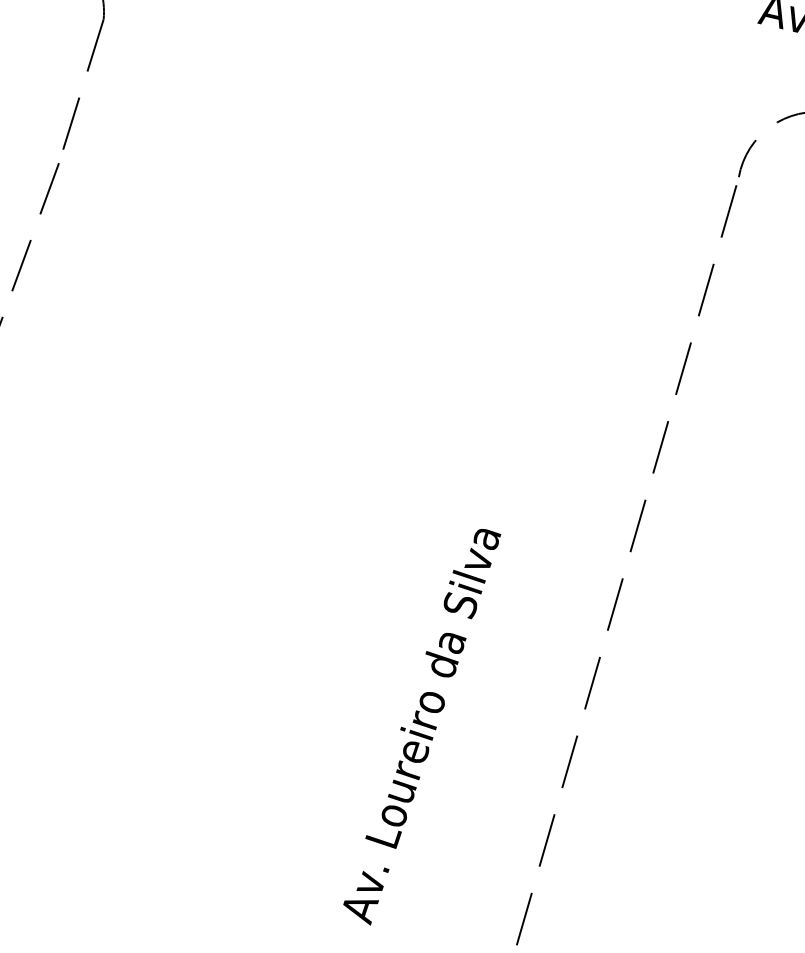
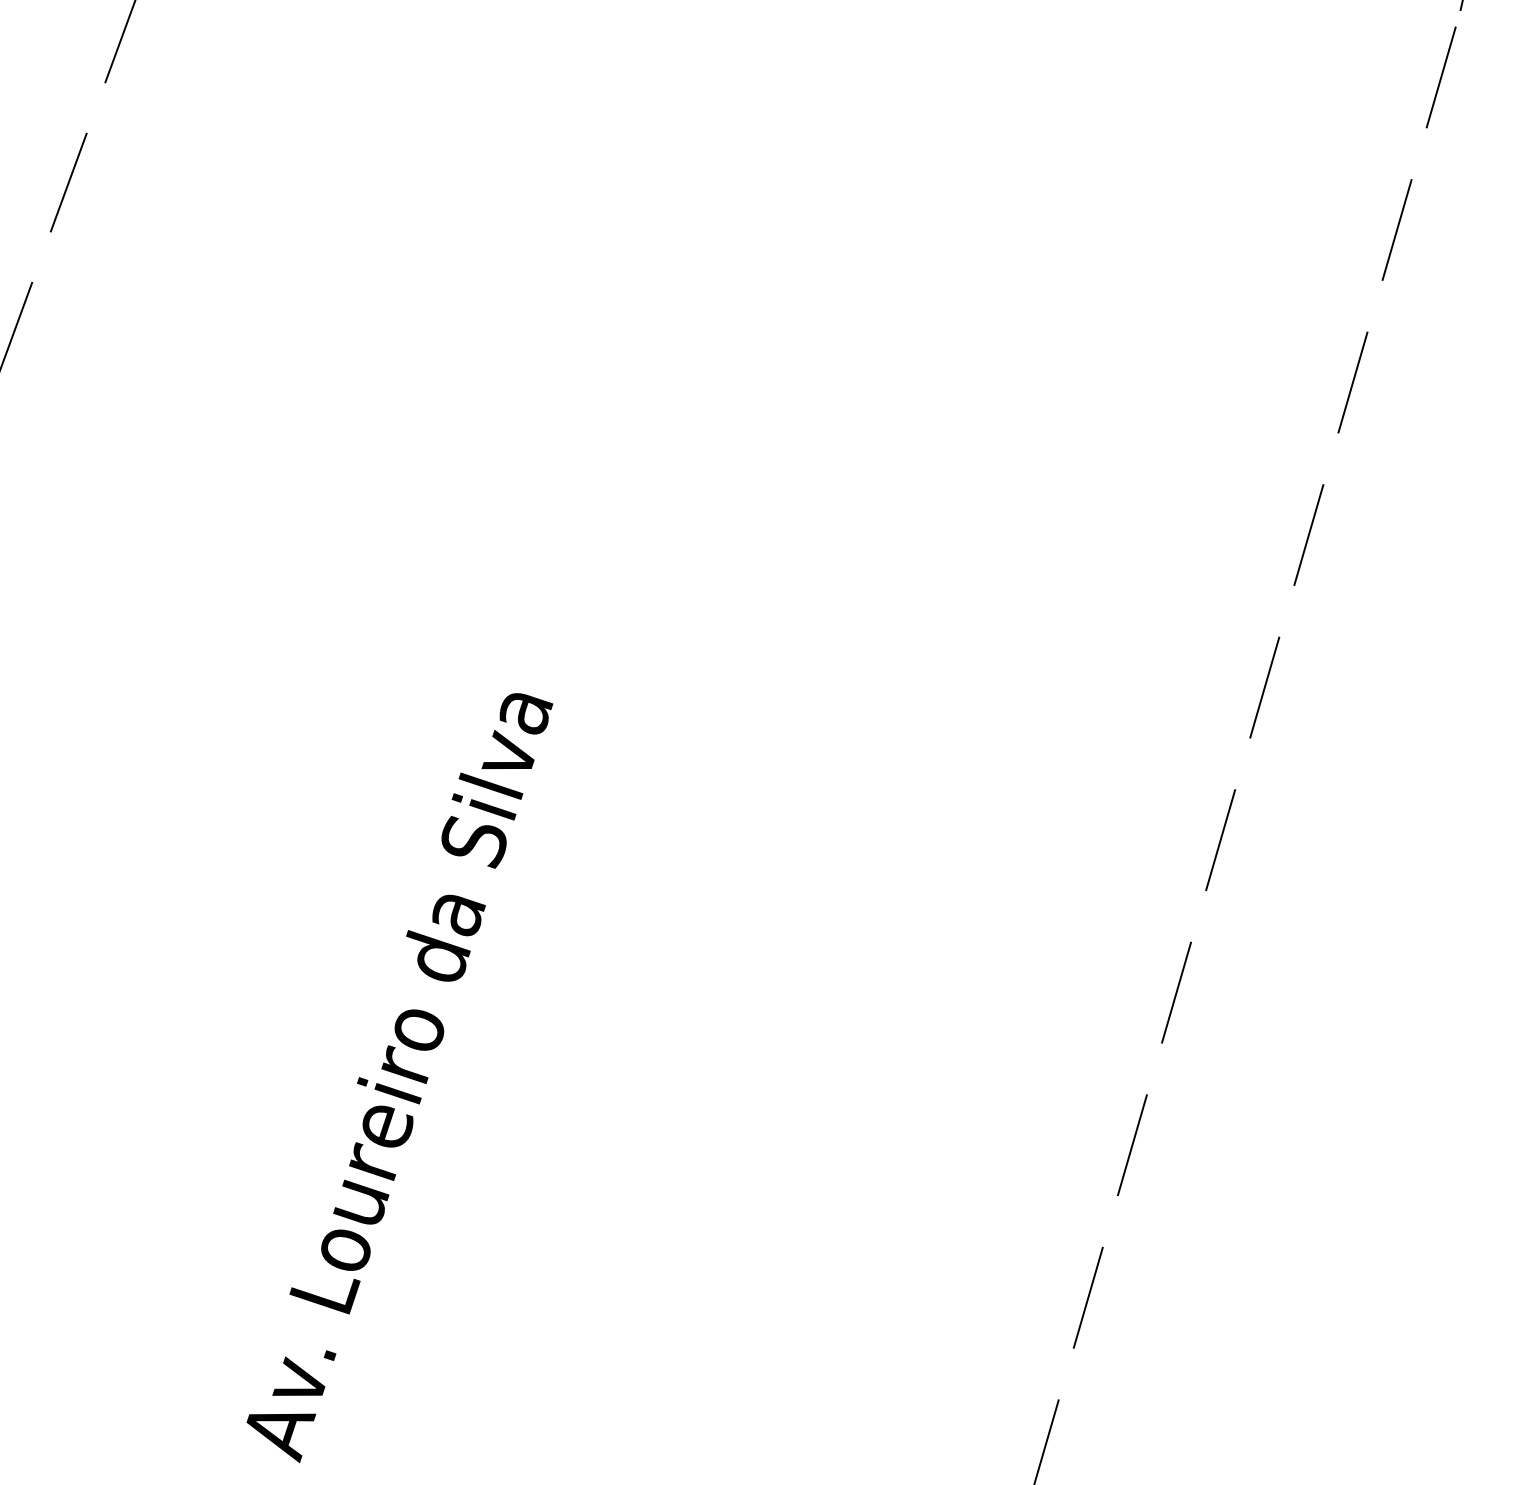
text: (422, 727) -> (400, 1078), moved

